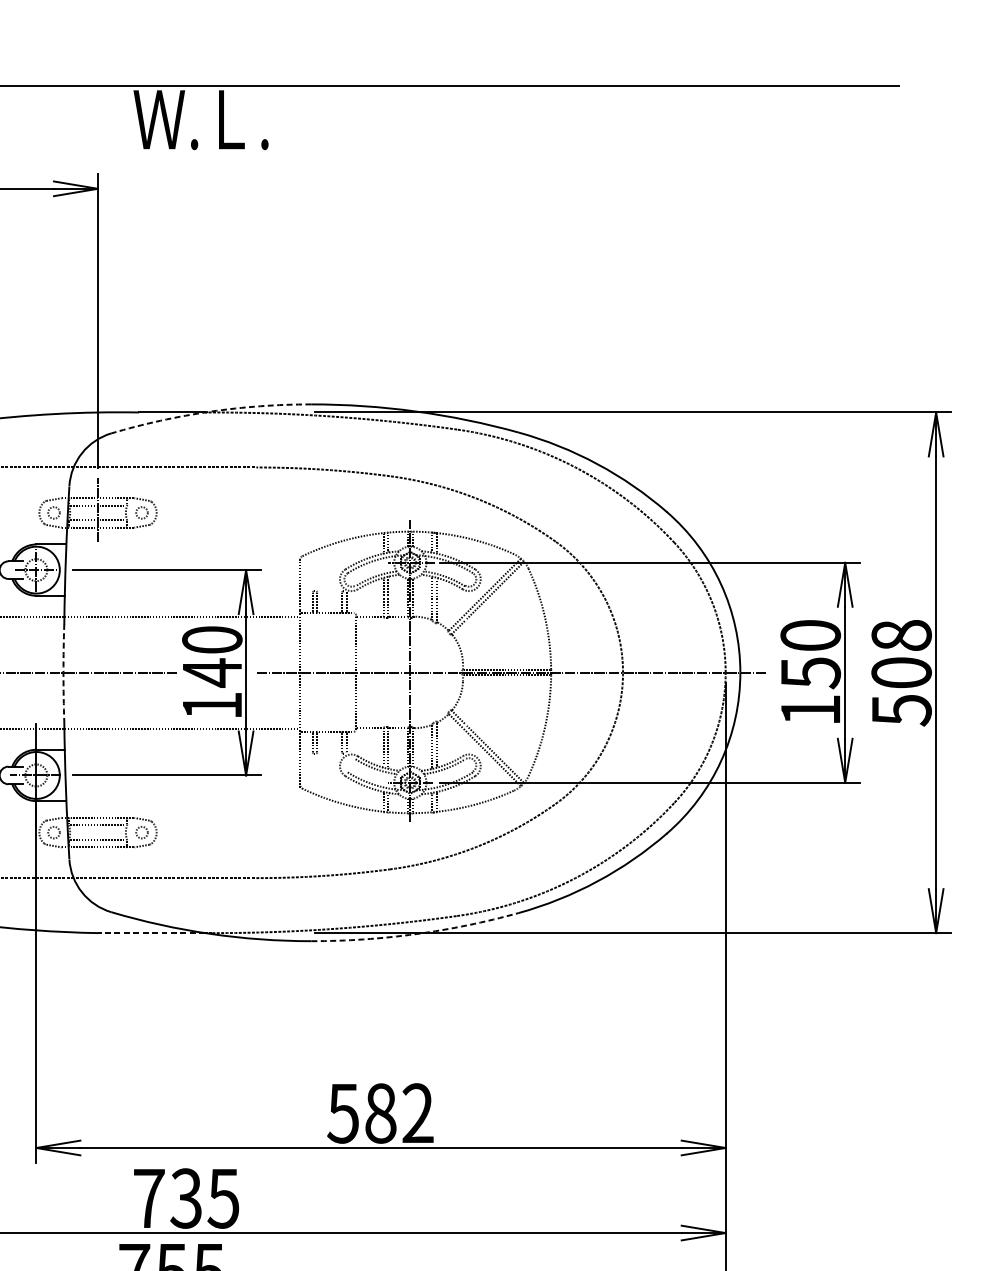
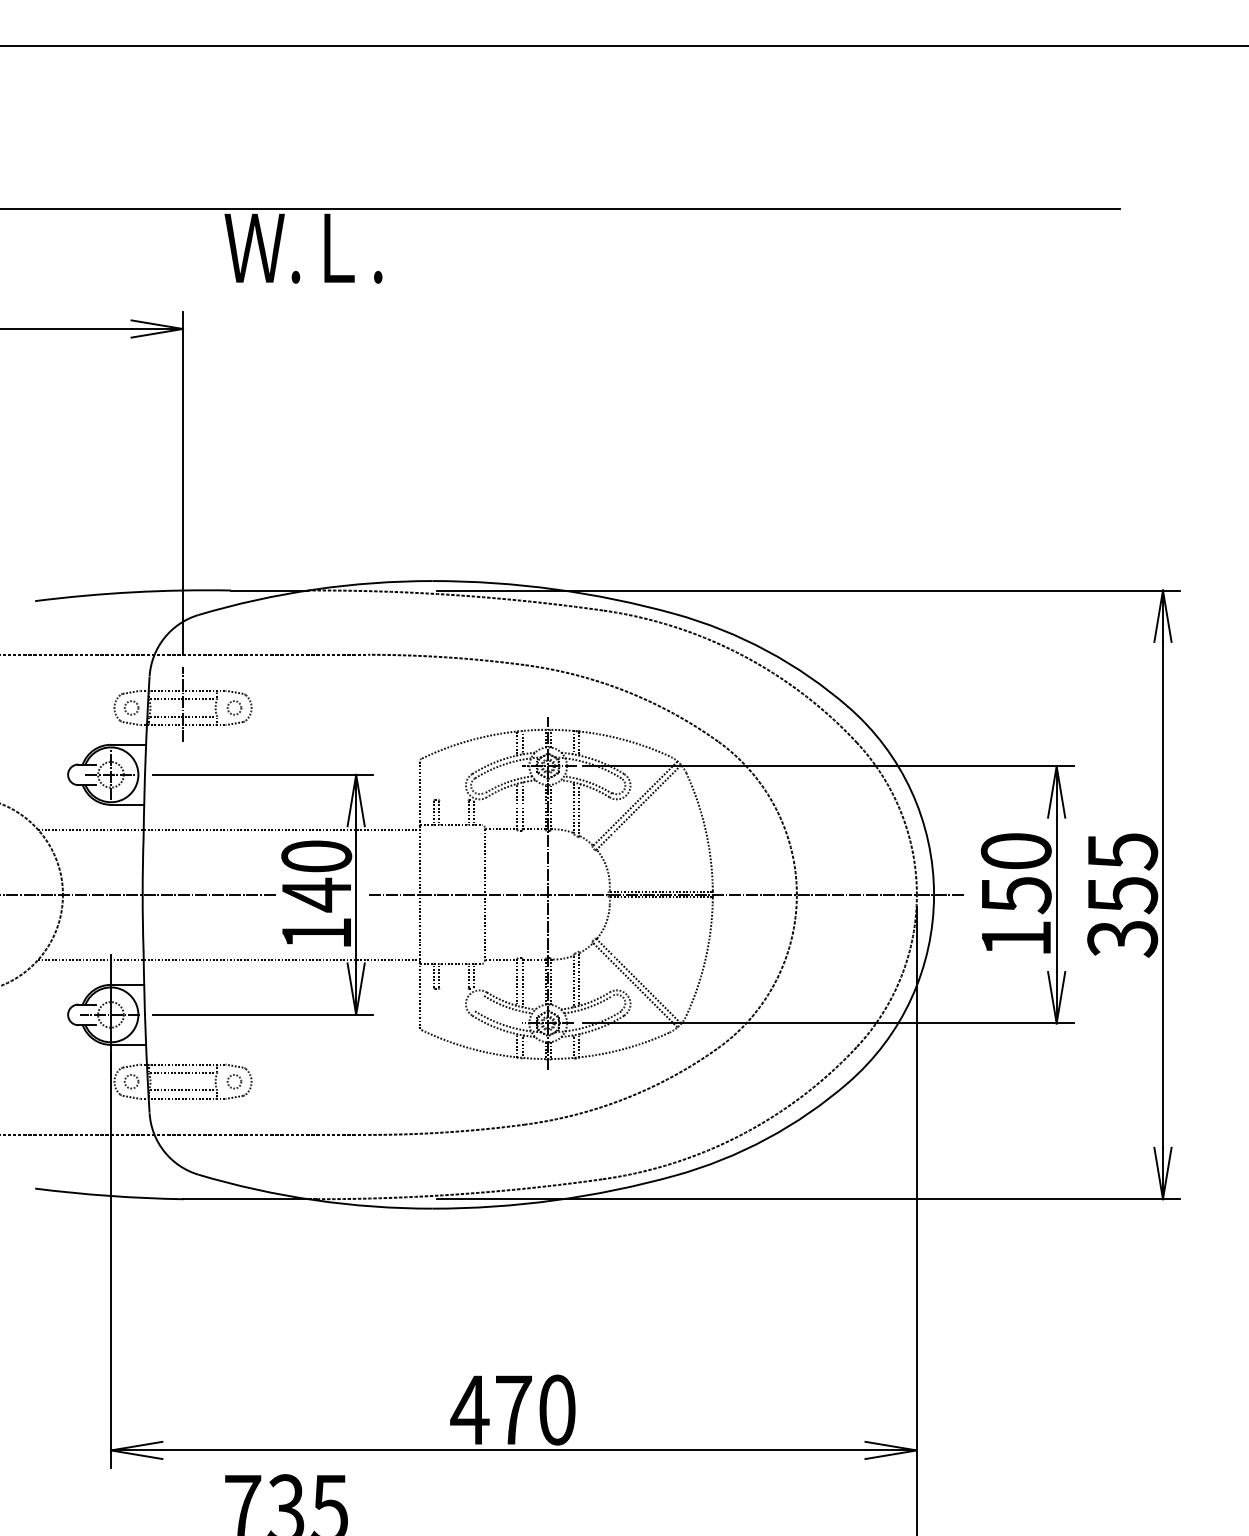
arc: (210, 411) -> (314, 589), dashed -> solid
arc: (63, 672) -> (142, 894), dashed -> solid
text: (901, 673) -> (1122, 895), 508 -> 355
line: (151, 933) -> (245, 1199), dashed -> solid
arc: (415, 934) -> (554, 1200), dashed -> solid
text: (379, 1112) -> (512, 1409), 582 -> 470

